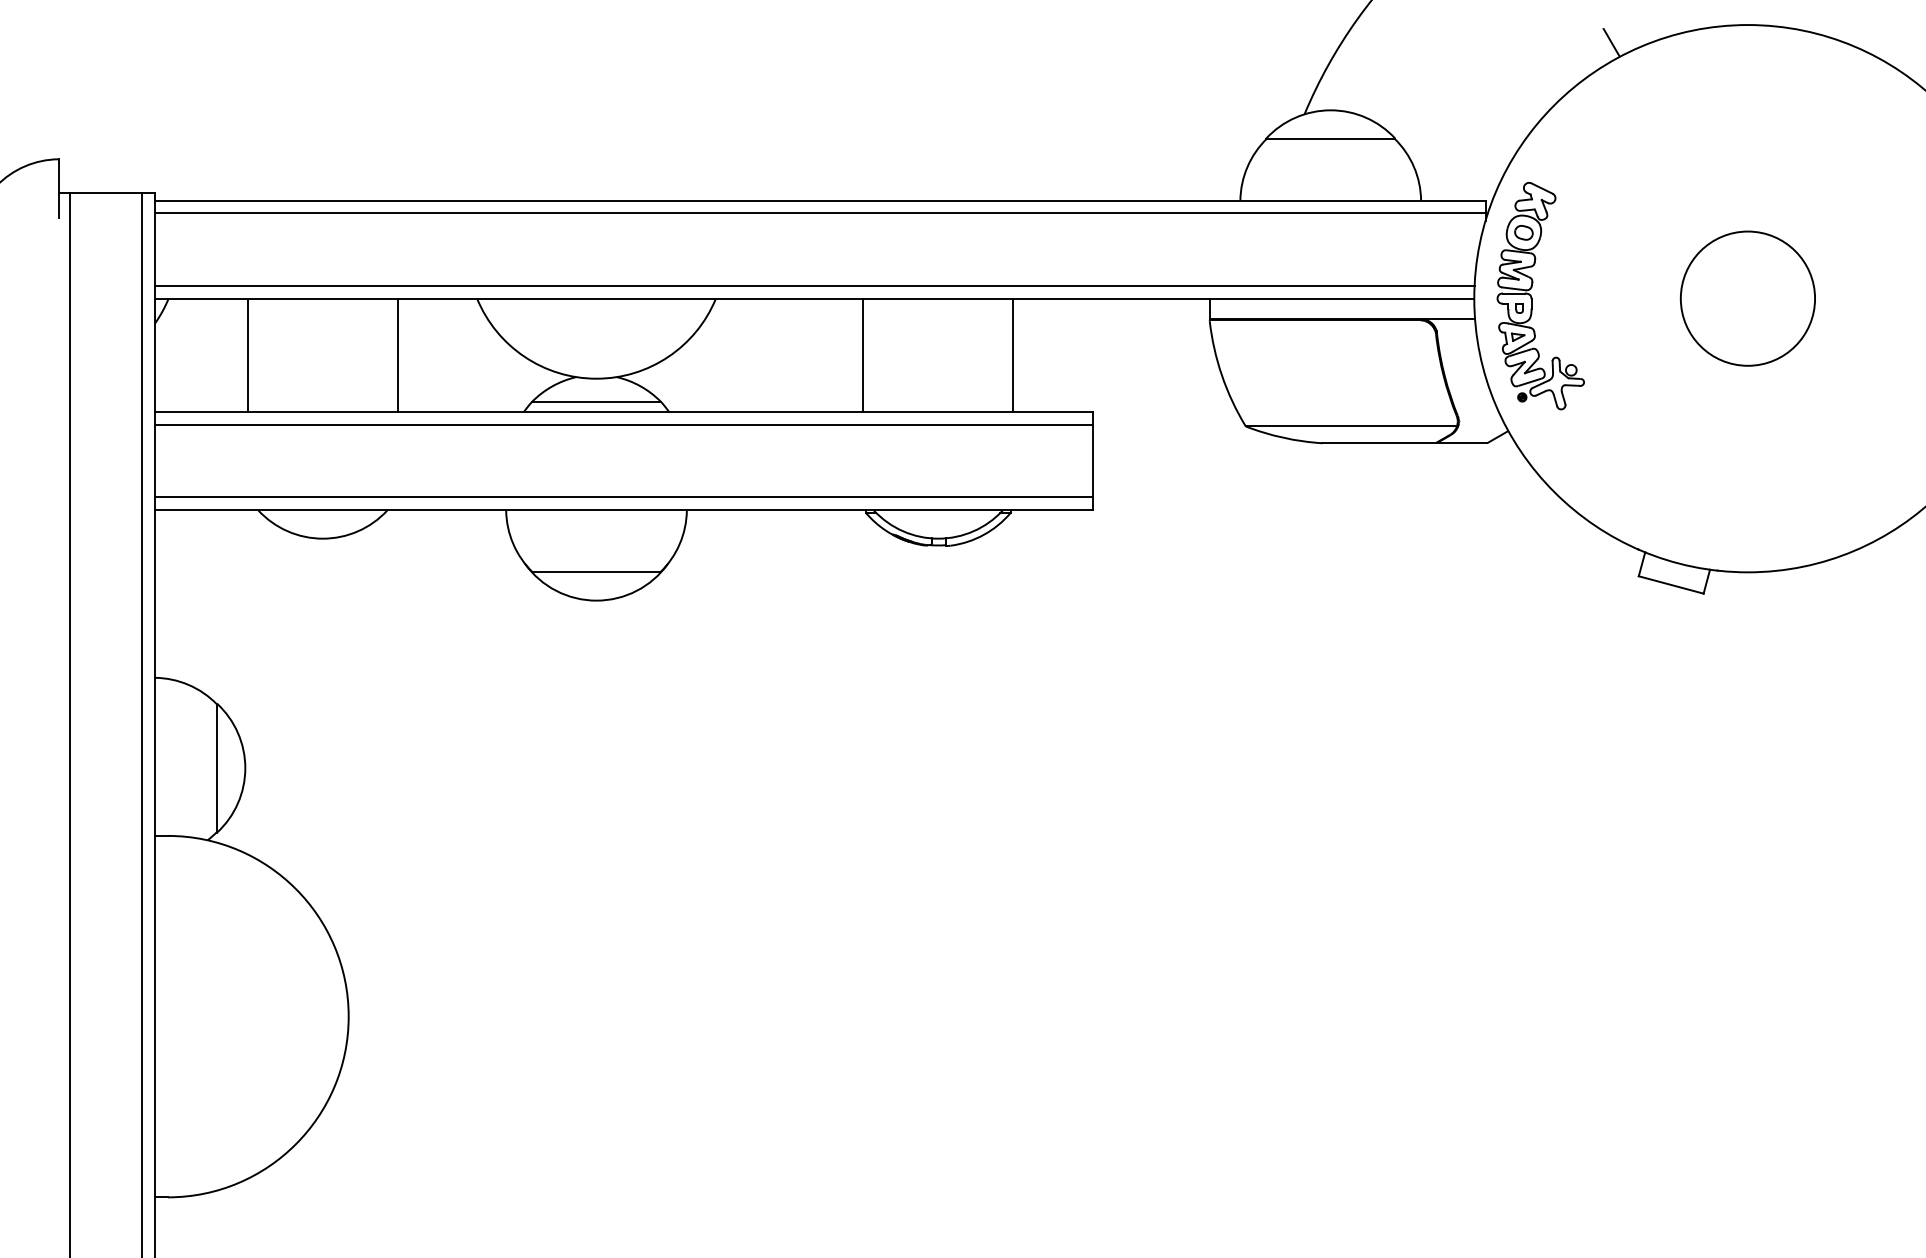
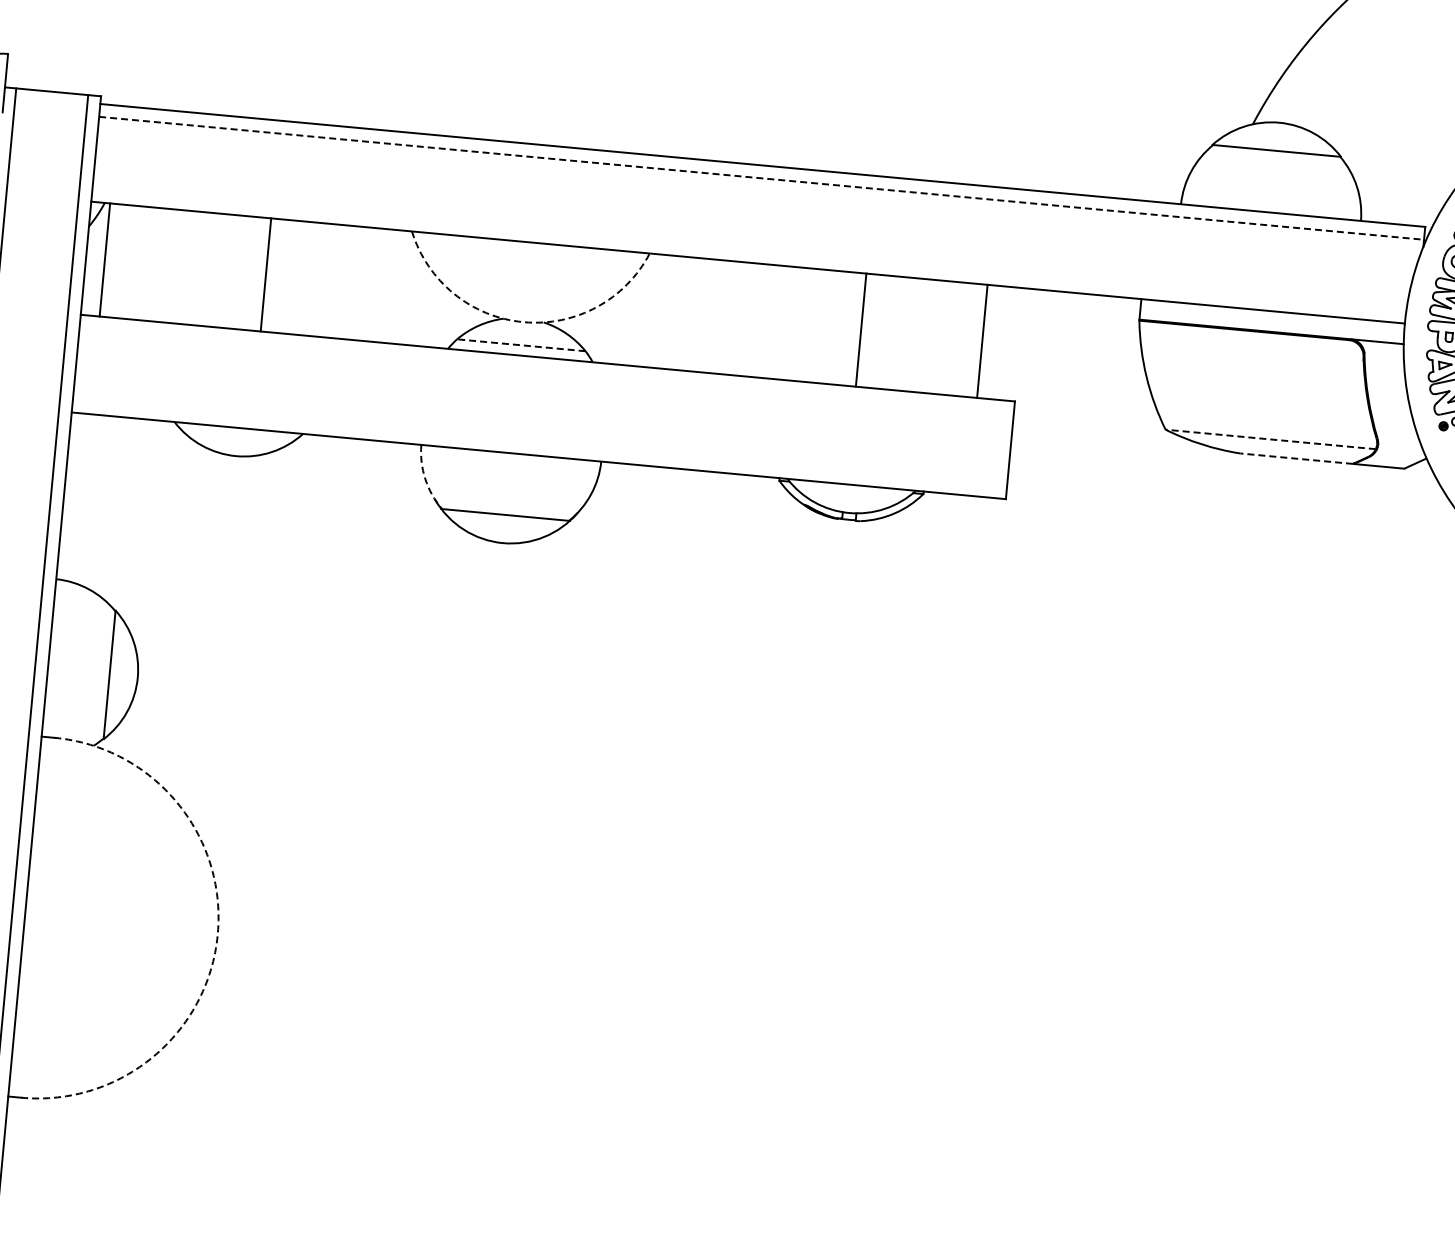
line: (820, 213) -> (761, 178), solid -> dashed
line: (814, 285) -> (749, 249), removed
line: (248, 355) -> (105, 260), moved
line: (397, 355) -> (265, 274), moved
line: (863, 355) -> (861, 330), moved
line: (1013, 355) -> (982, 341), moved
arc: (596, 378) -> (523, 321), solid -> dashed
line: (596, 401) -> (521, 344), solid -> dashed
line: (624, 425) -> (547, 371), removed
line: (1351, 426) -> (1270, 439), solid -> dashed
line: (1379, 443) -> (1297, 458), solid -> dashed
line: (624, 497) -> (540, 443), removed
arc: (513, 544) -> (425, 479), solid -> dashed
arc: (348, 1016) -> (217, 934), solid -> dashed

